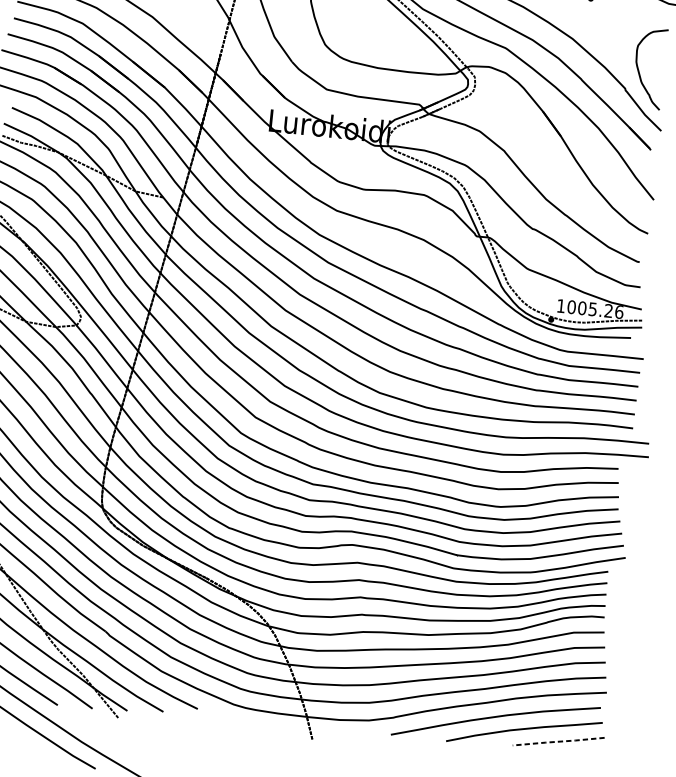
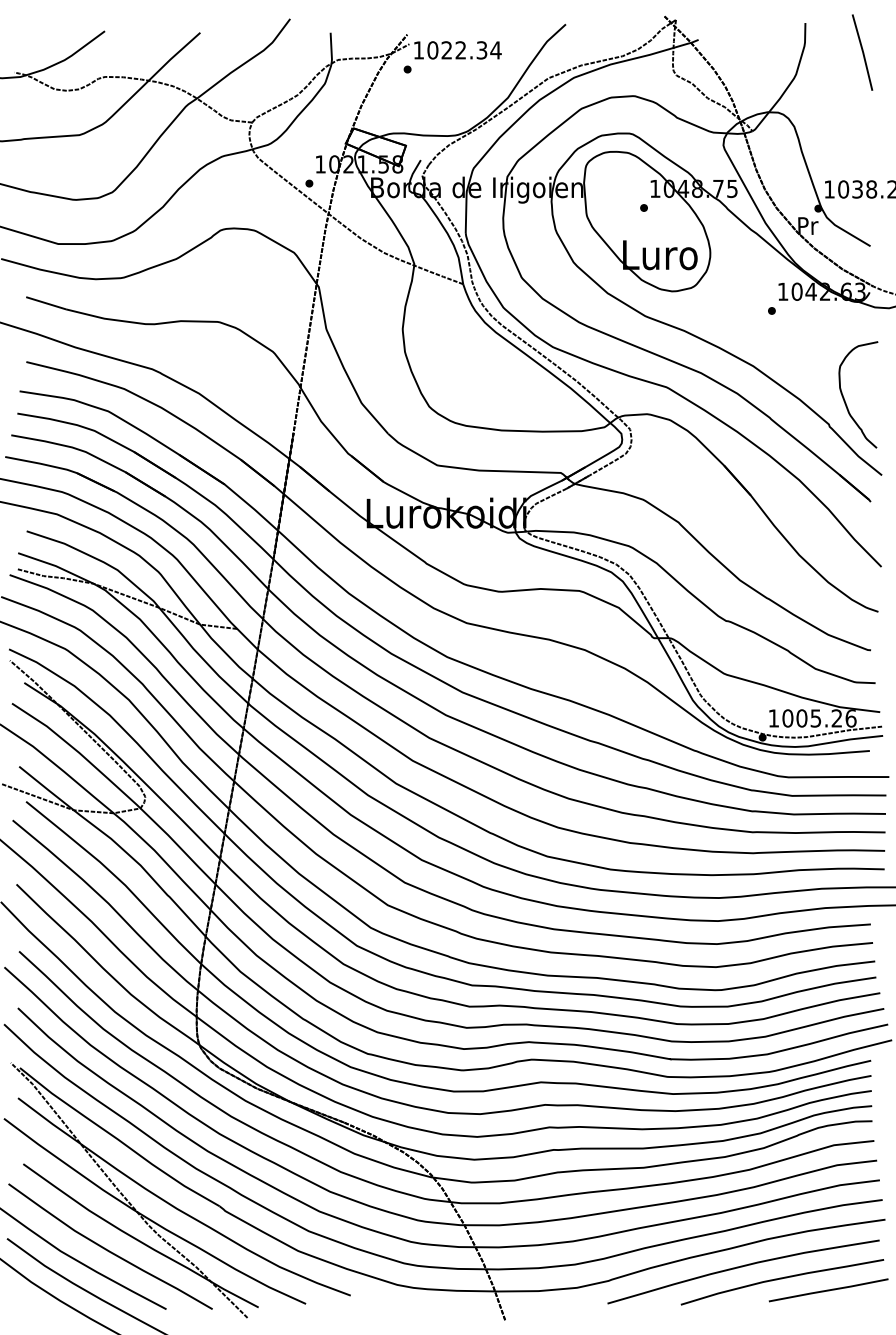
line: (558, 741) -> (828, 1290), dashed -> solid

